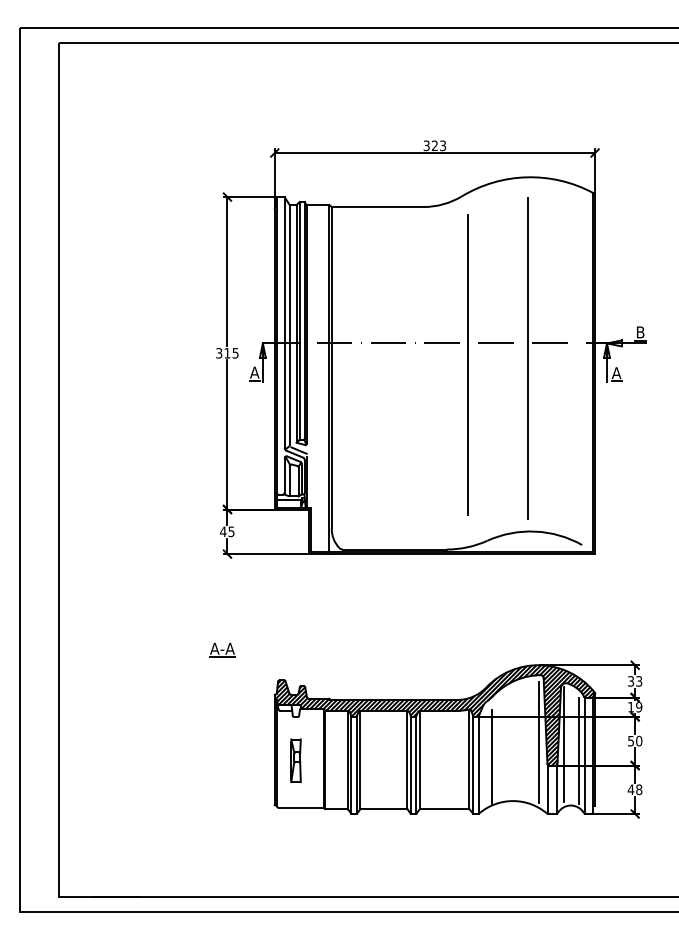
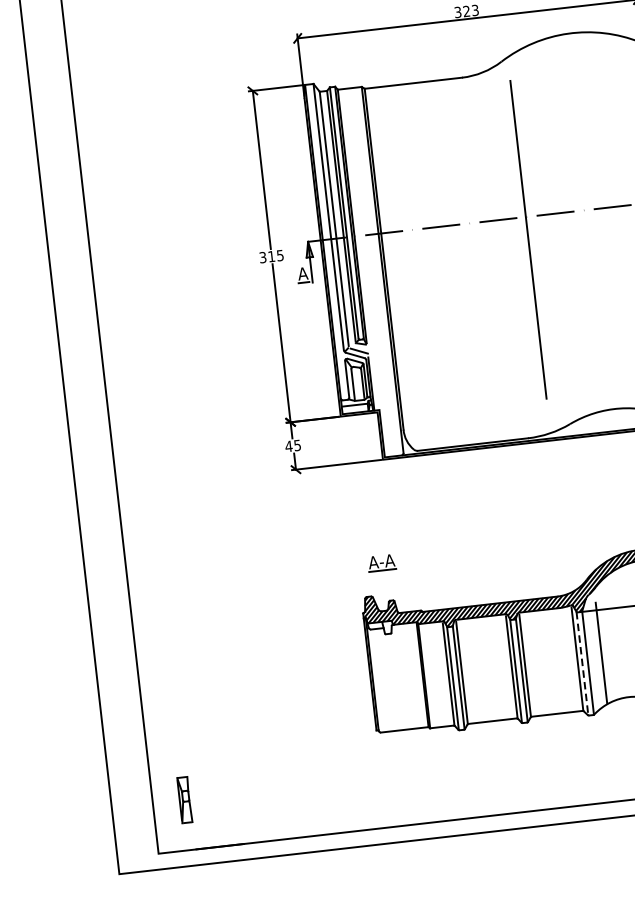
line: (528, 358) -> (591, 225), removed
part: (222, 649) -> (381, 562), moved
part: (295, 760) -> (184, 799), moved
line: (473, 765) -> (582, 664), solid -> dashed

